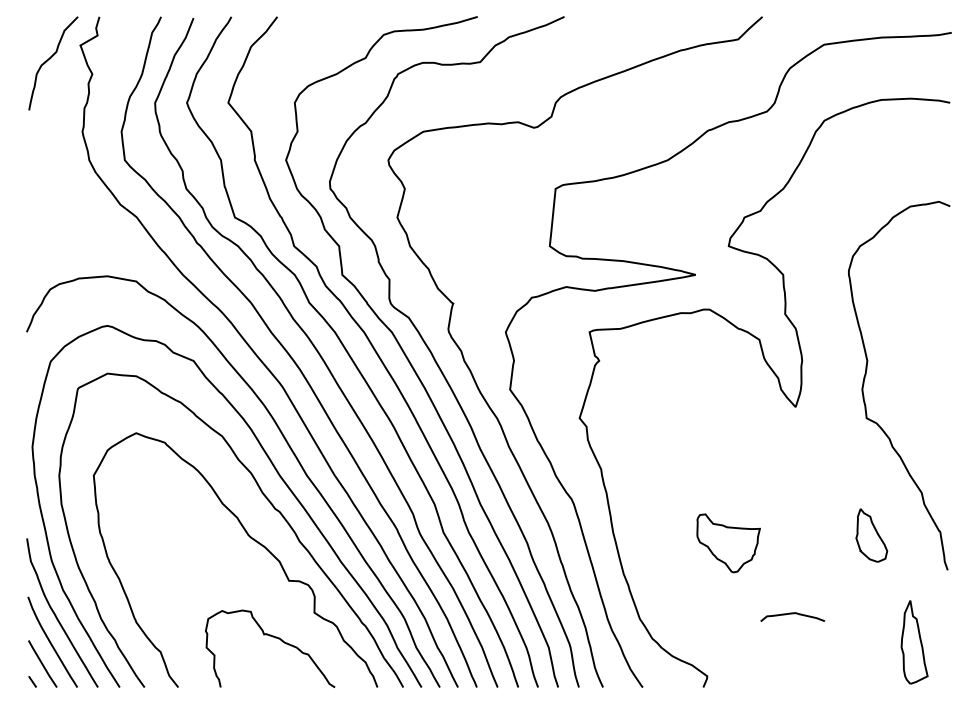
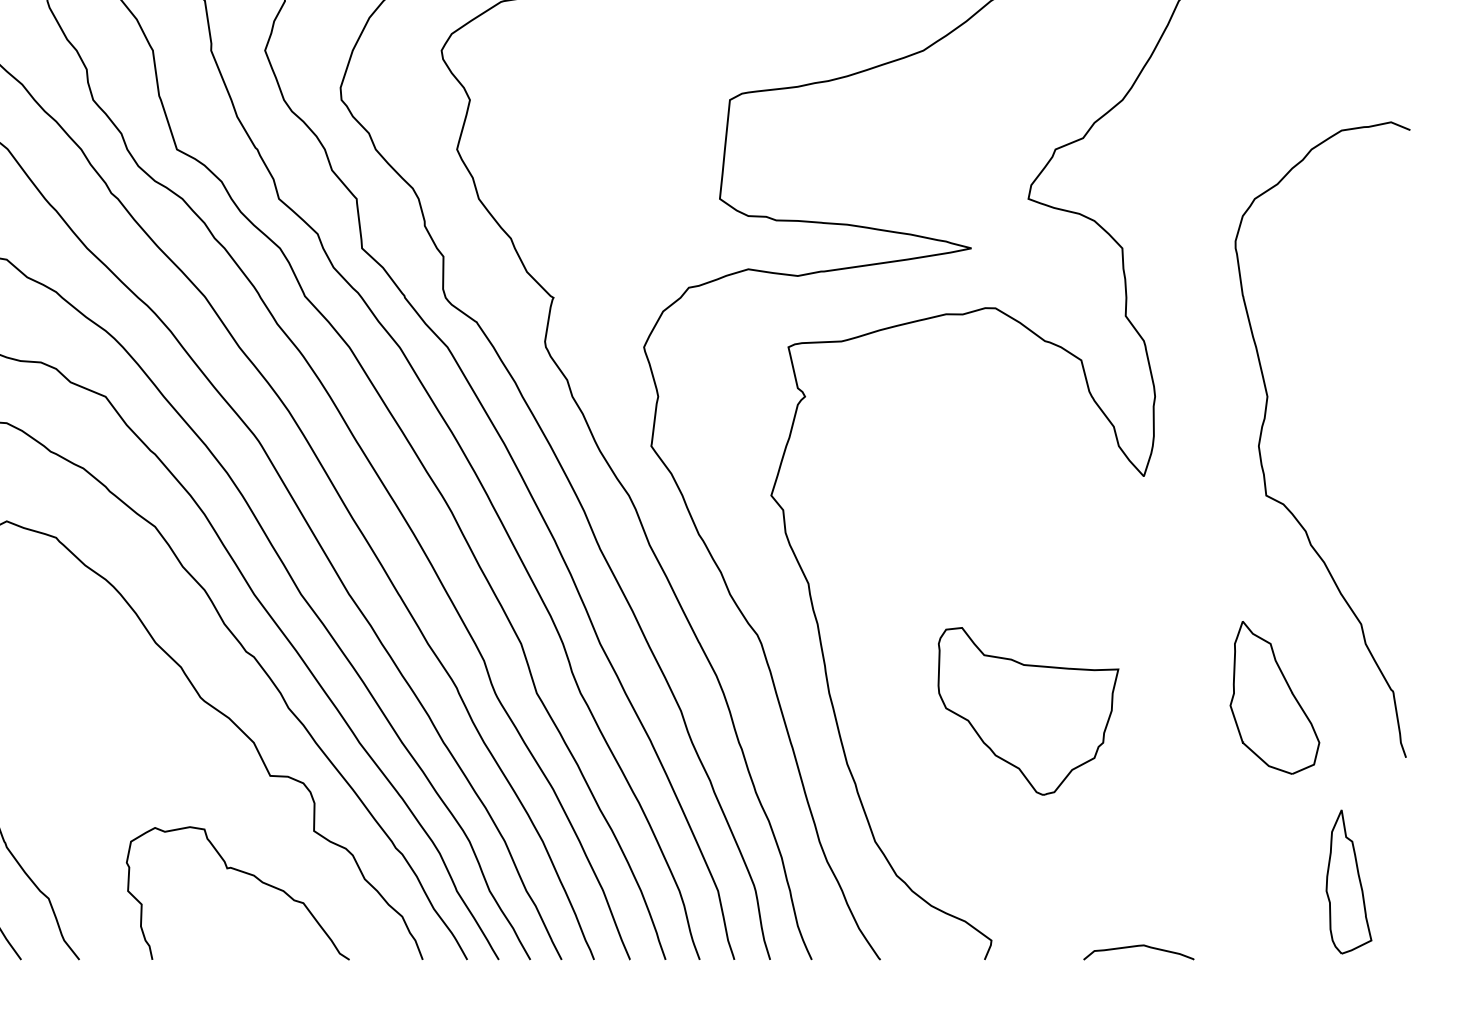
part: (871, 535) -> (1274, 697), size x1.67
part: (728, 543) -> (1028, 711), size x1.67
curve: (792, 614) -> (1138, 947), moved

